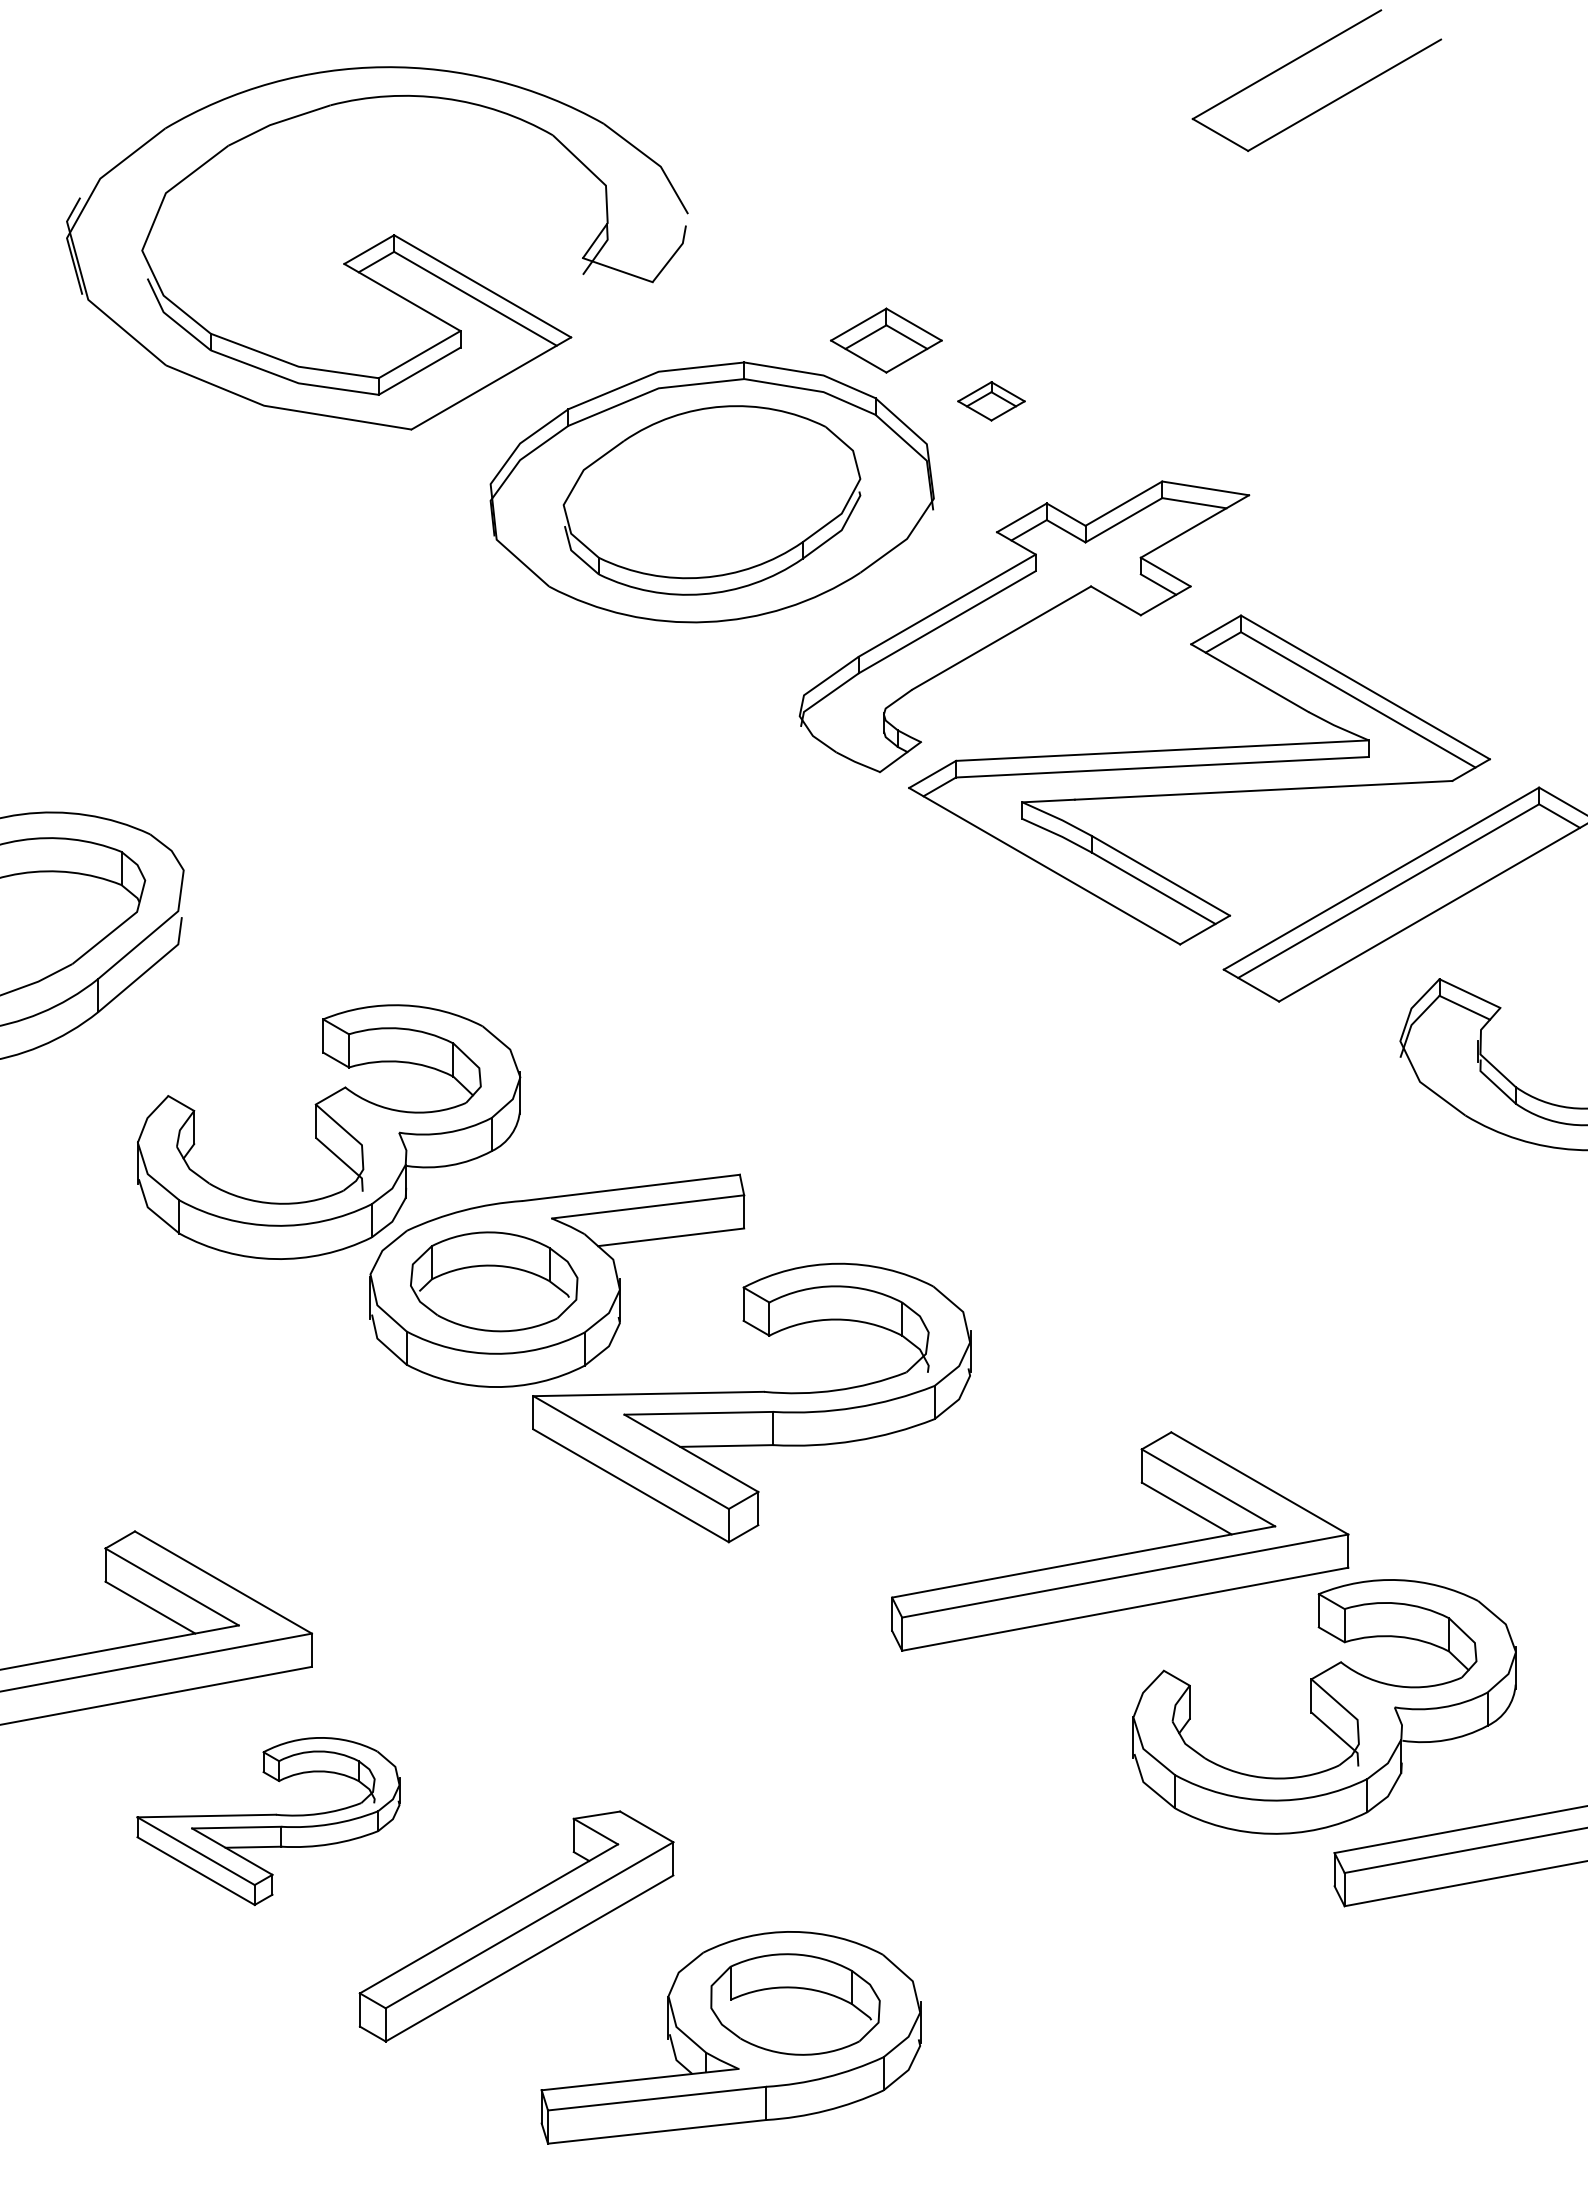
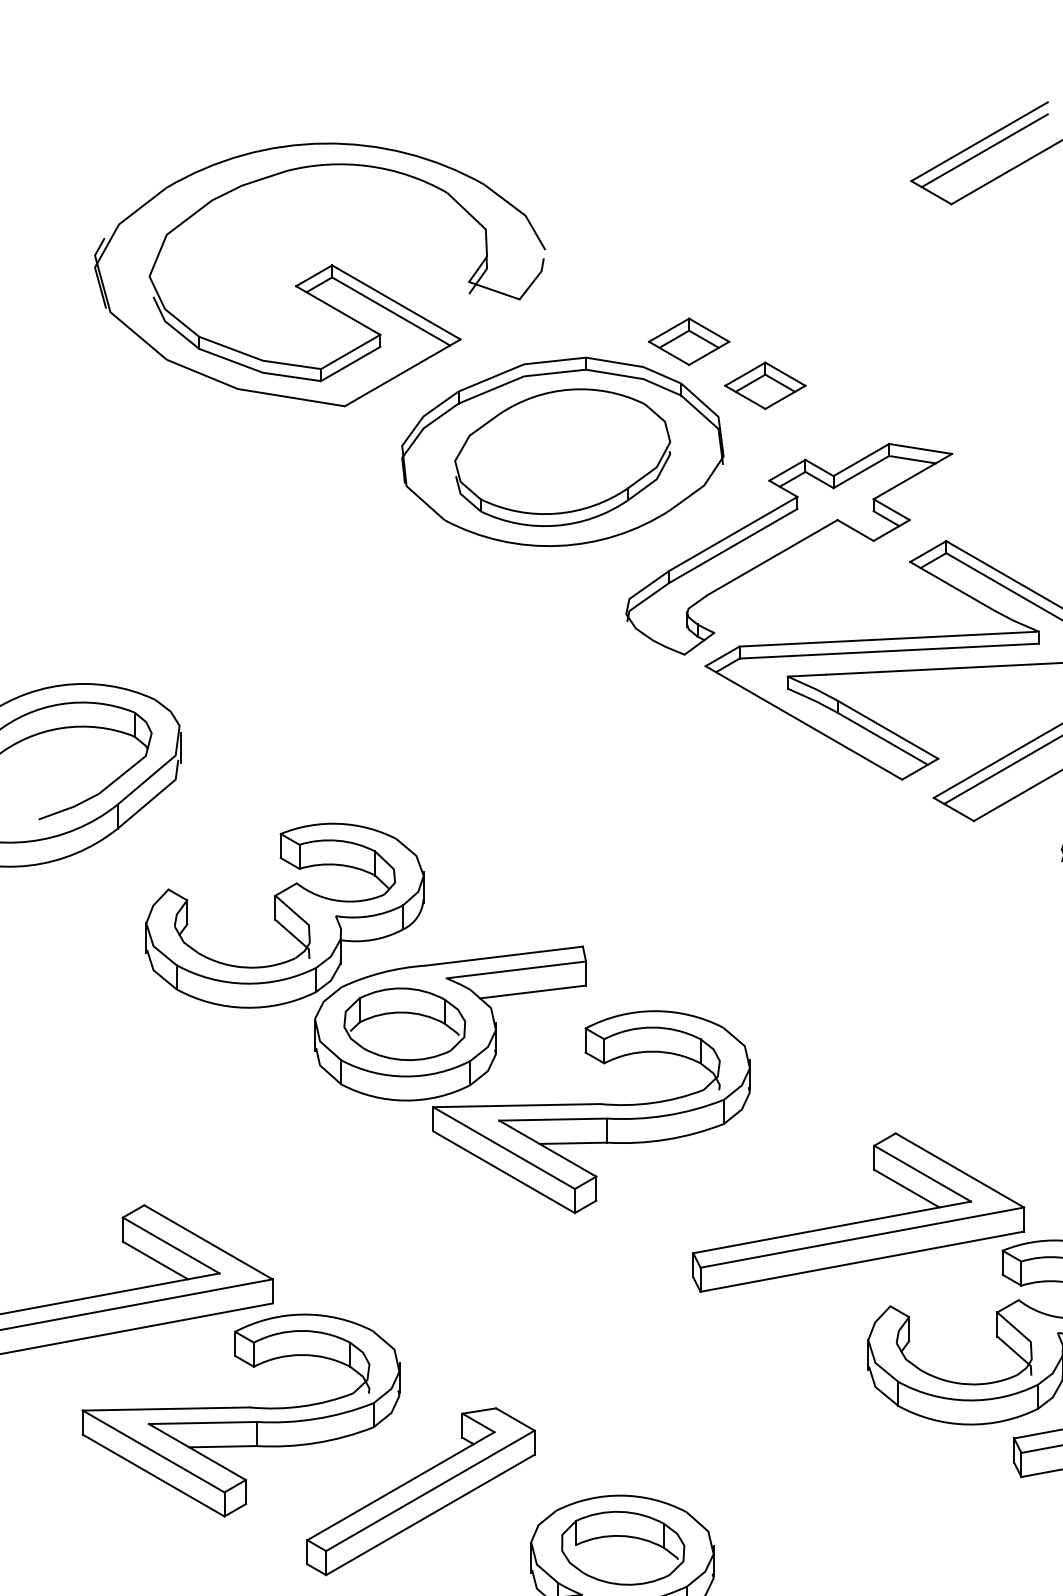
line: (1294, 76) -> (985, 150), added
part: (991, 401) -> (765, 385), size x1.67
line: (186, 900) -> (181, 747), added
part: (268, 1821) -> (241, 1415), size x1.67

